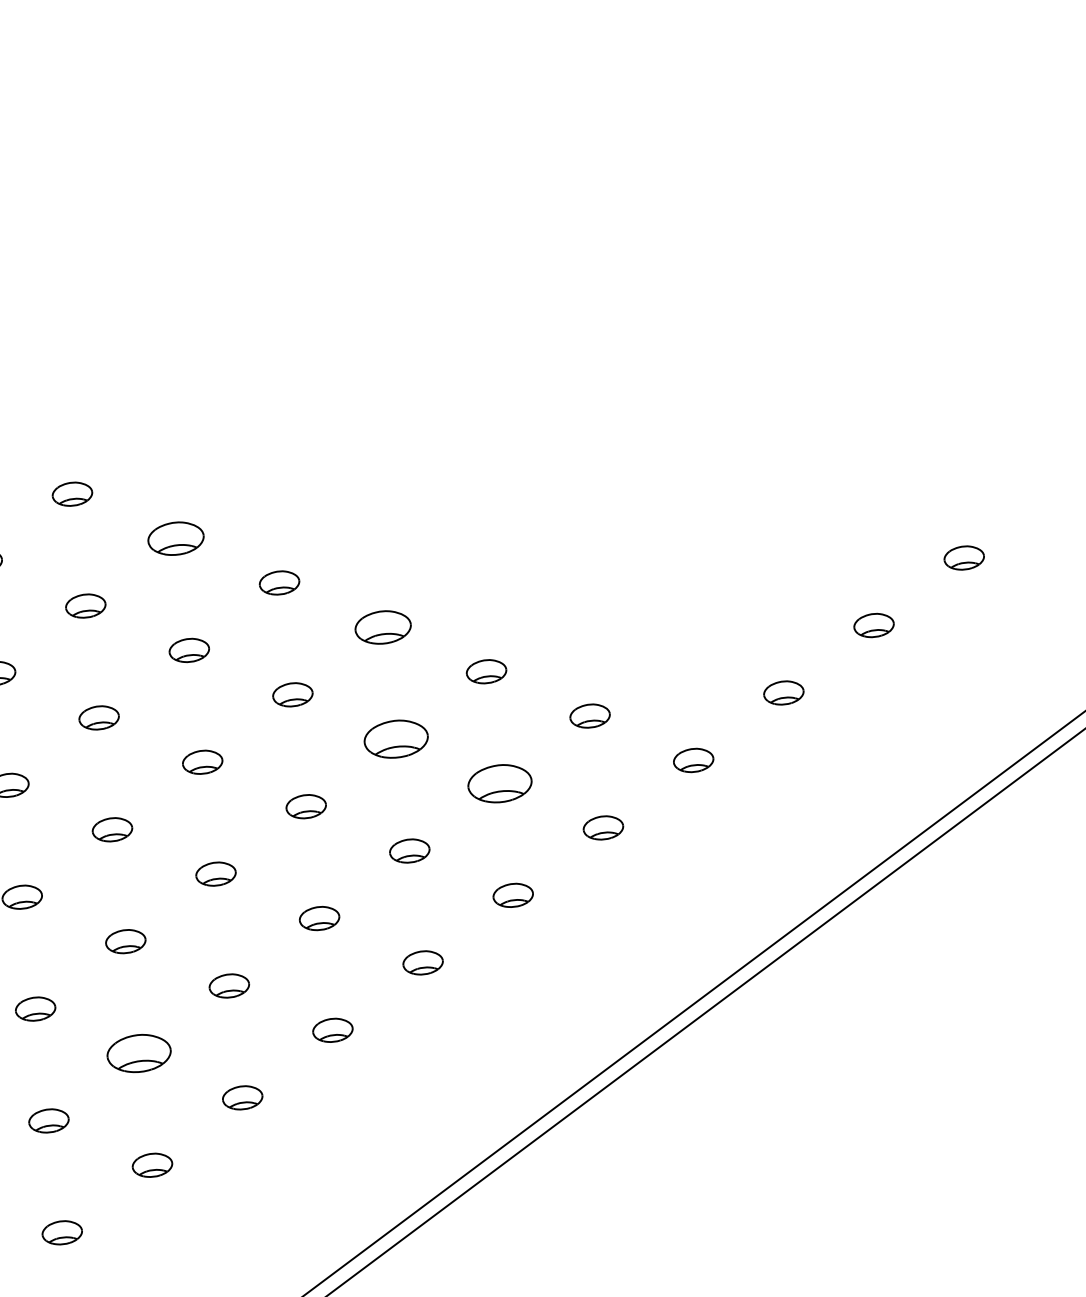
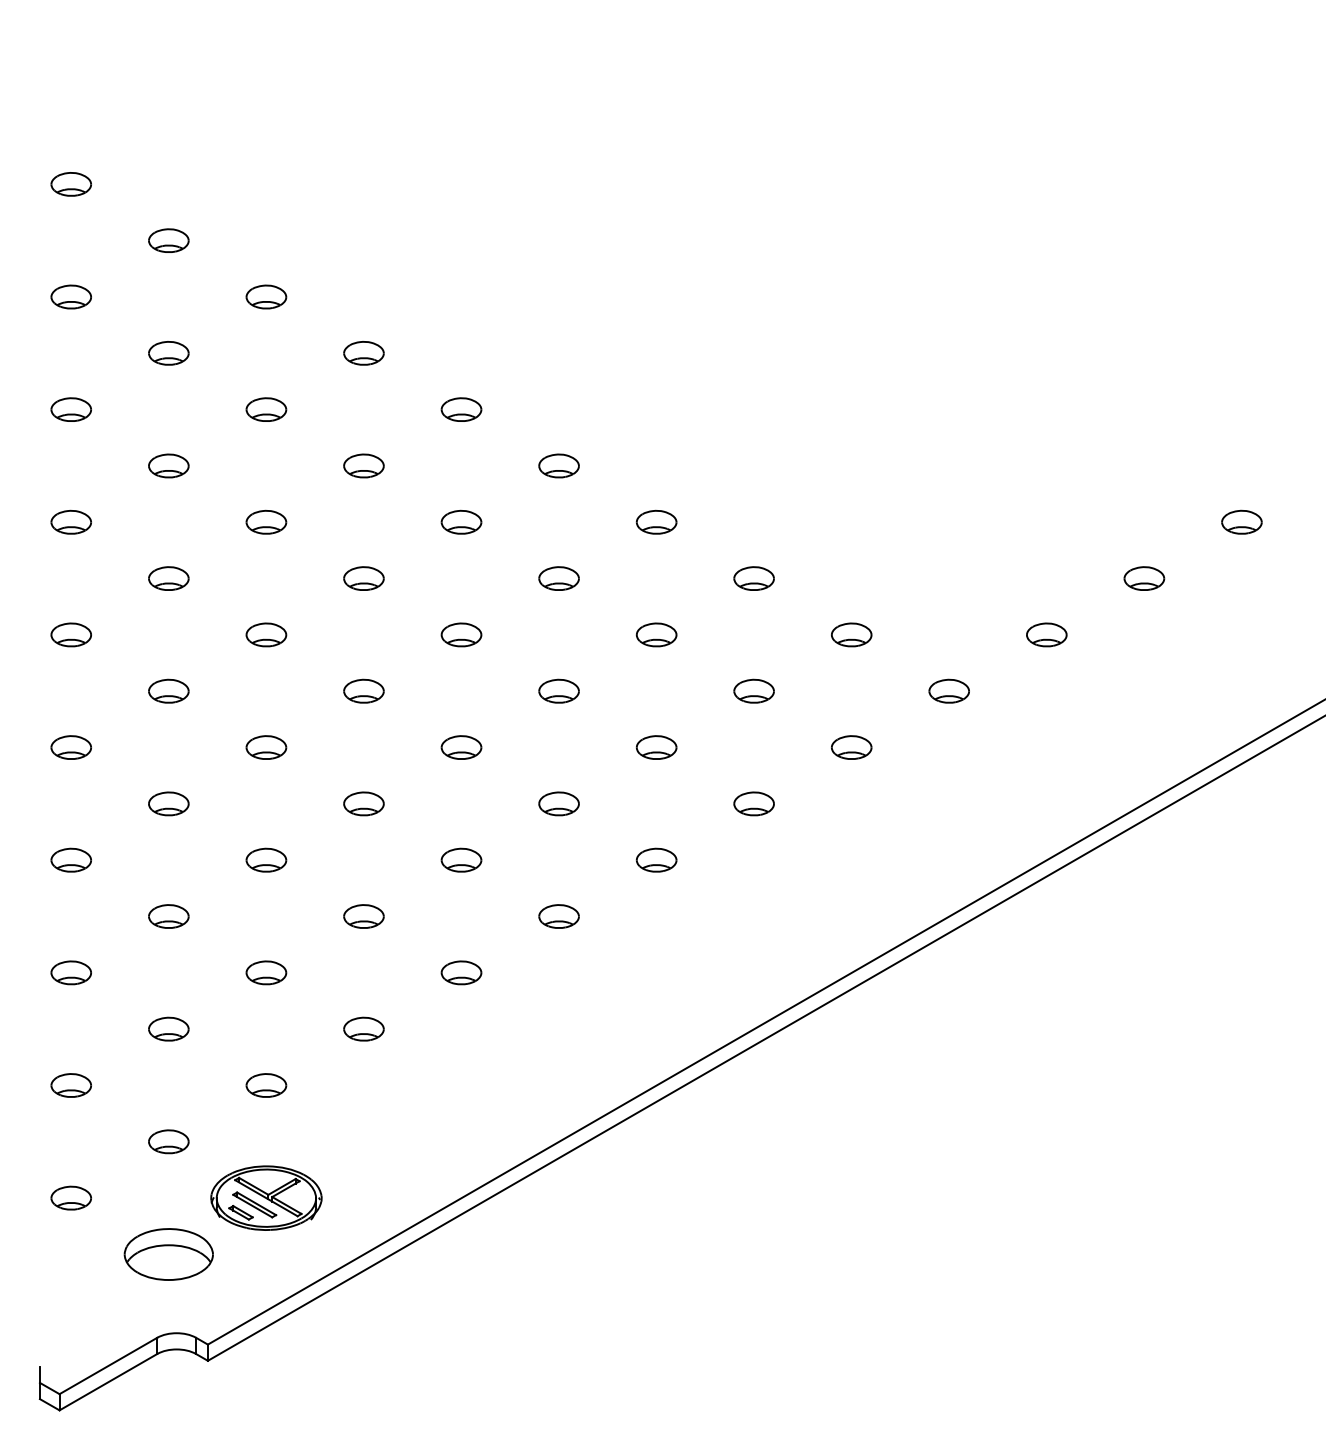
part: (175, 538) -> (461, 409), size x0.71
part: (382, 626) -> (656, 521), size x0.71
part: (396, 738) -> (656, 634), size x0.62
part: (499, 782) -> (753, 690), size x0.62
part: (138, 1053) -> (363, 916), size x0.62

